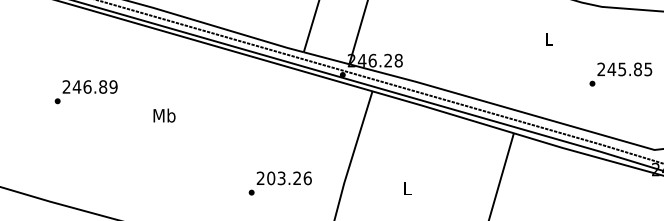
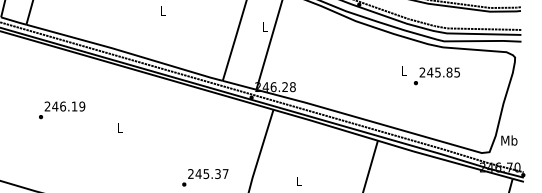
text: (620, 74) -> (436, 76), moved
text: (103, 86) -> (74, 106), 246.89 -> 246.19
text: (163, 115) -> (119, 127), Mb -> L
text: (288, 177) -> (211, 173), 203.26 -> 245.37

